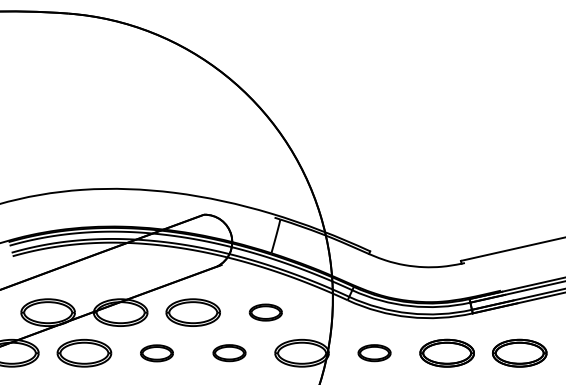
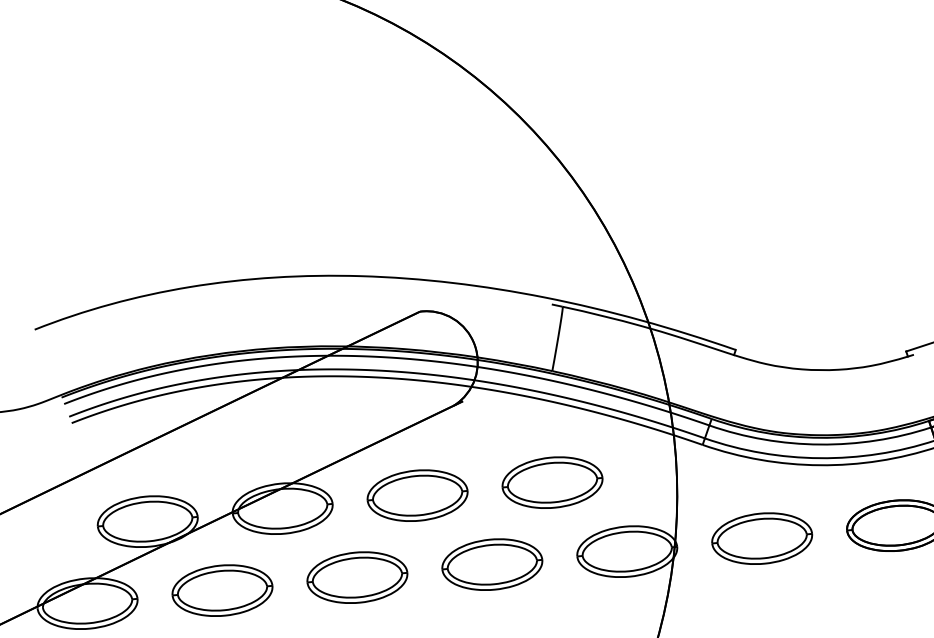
part: (265, 312) -> (551, 482), size x1.67
part: (229, 352) -> (492, 563), size x1.67
part: (374, 352) -> (761, 537), size x1.67
part: (156, 353) -> (356, 578), size x1.67

